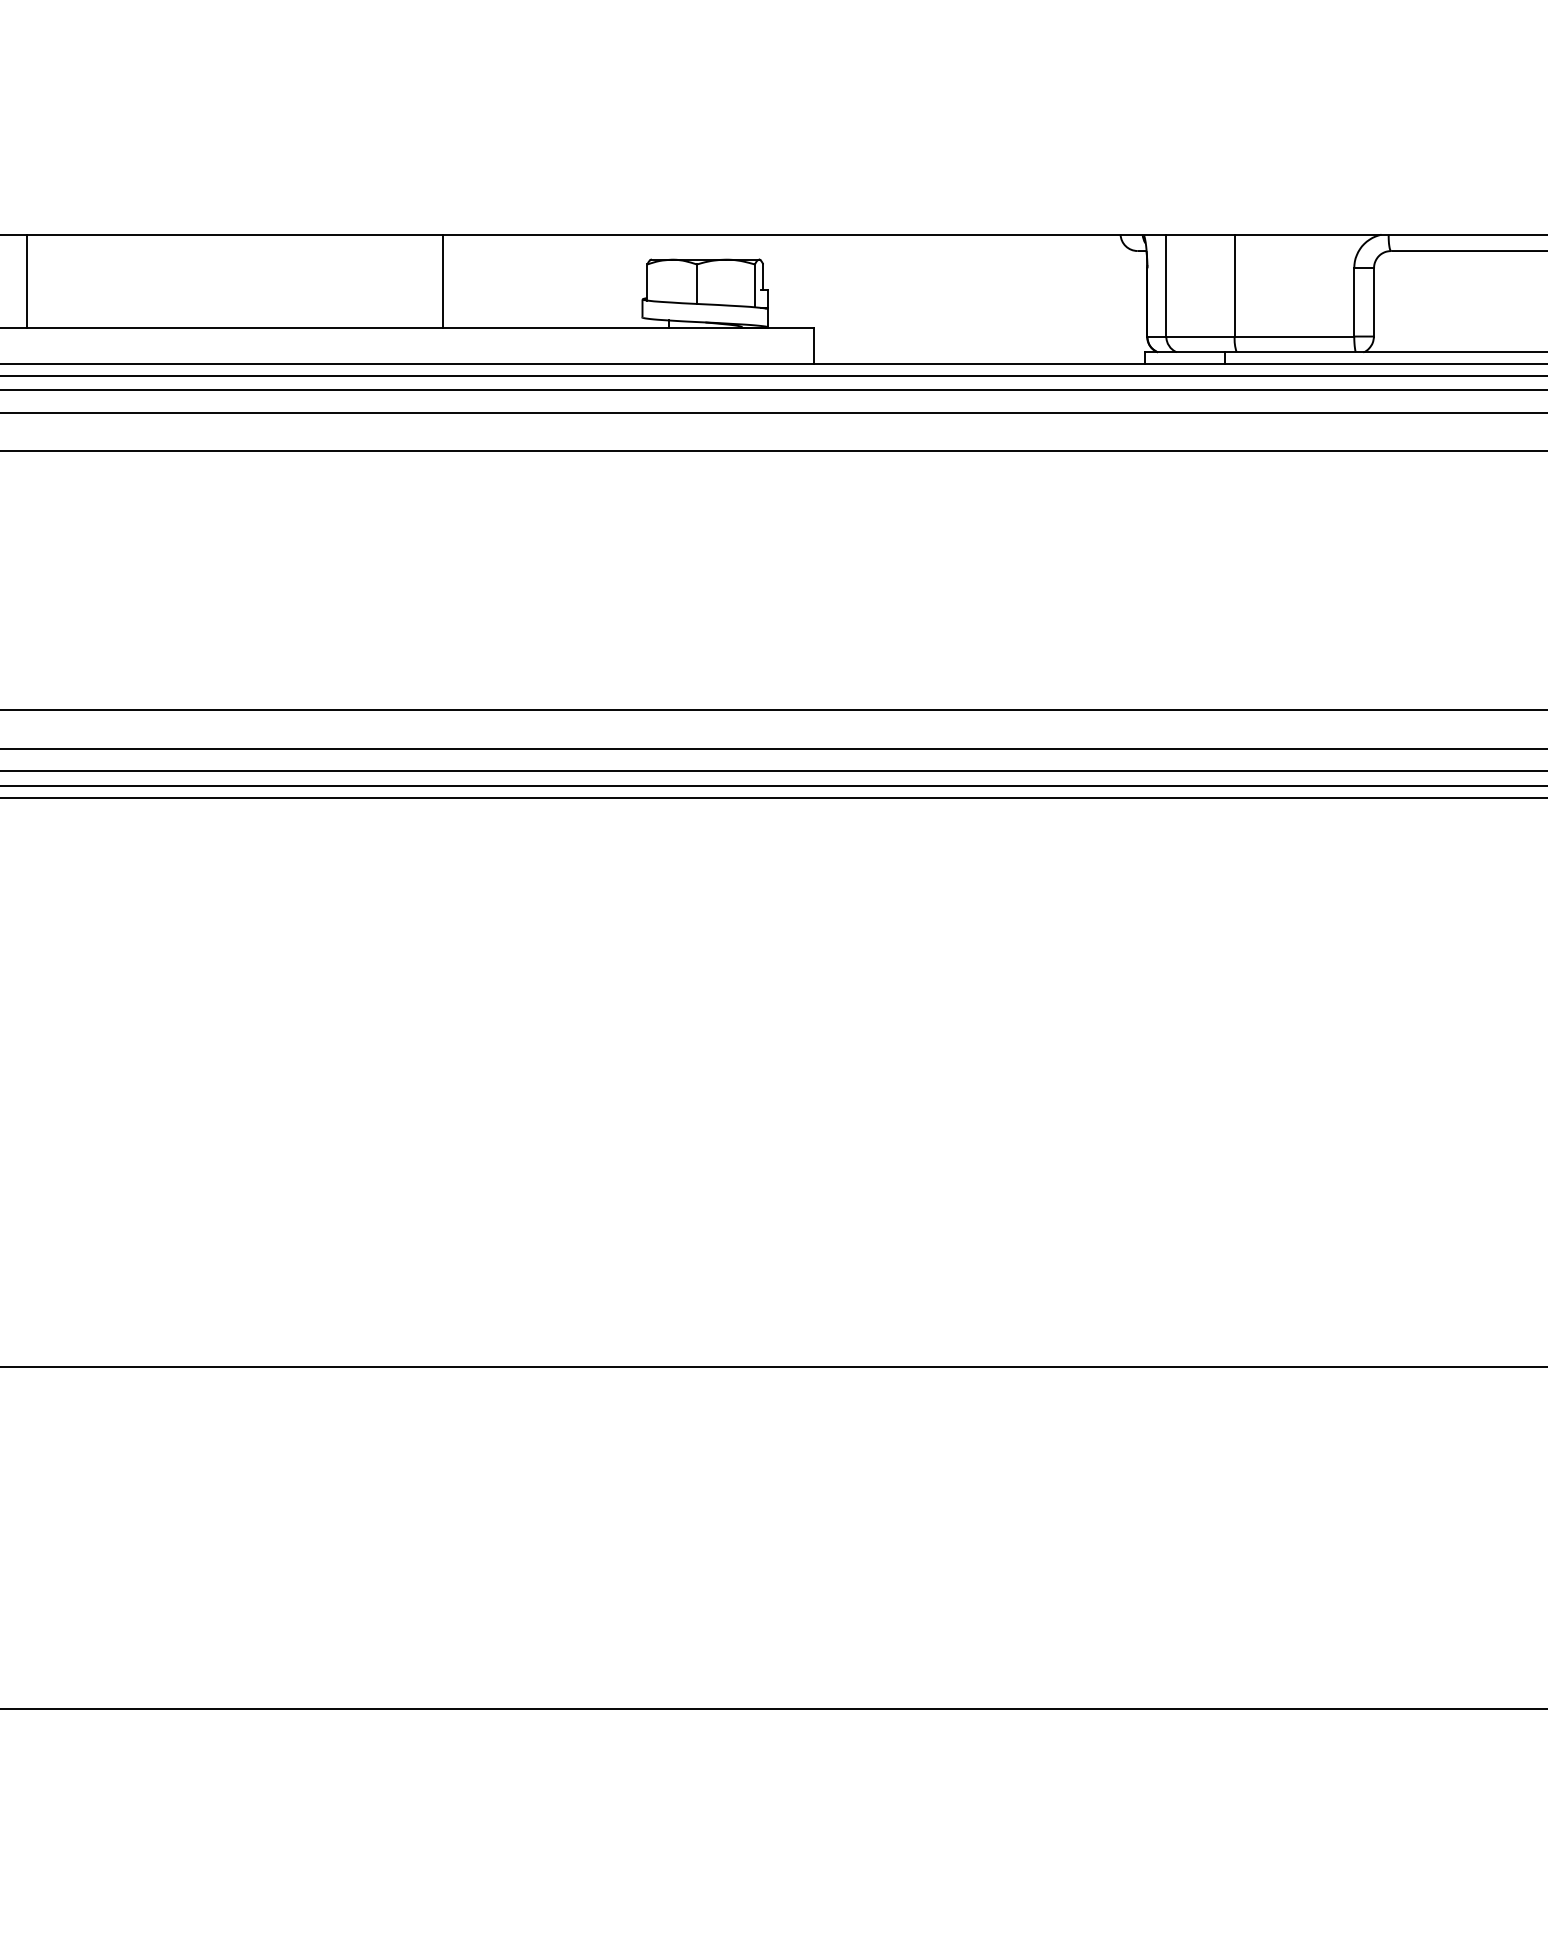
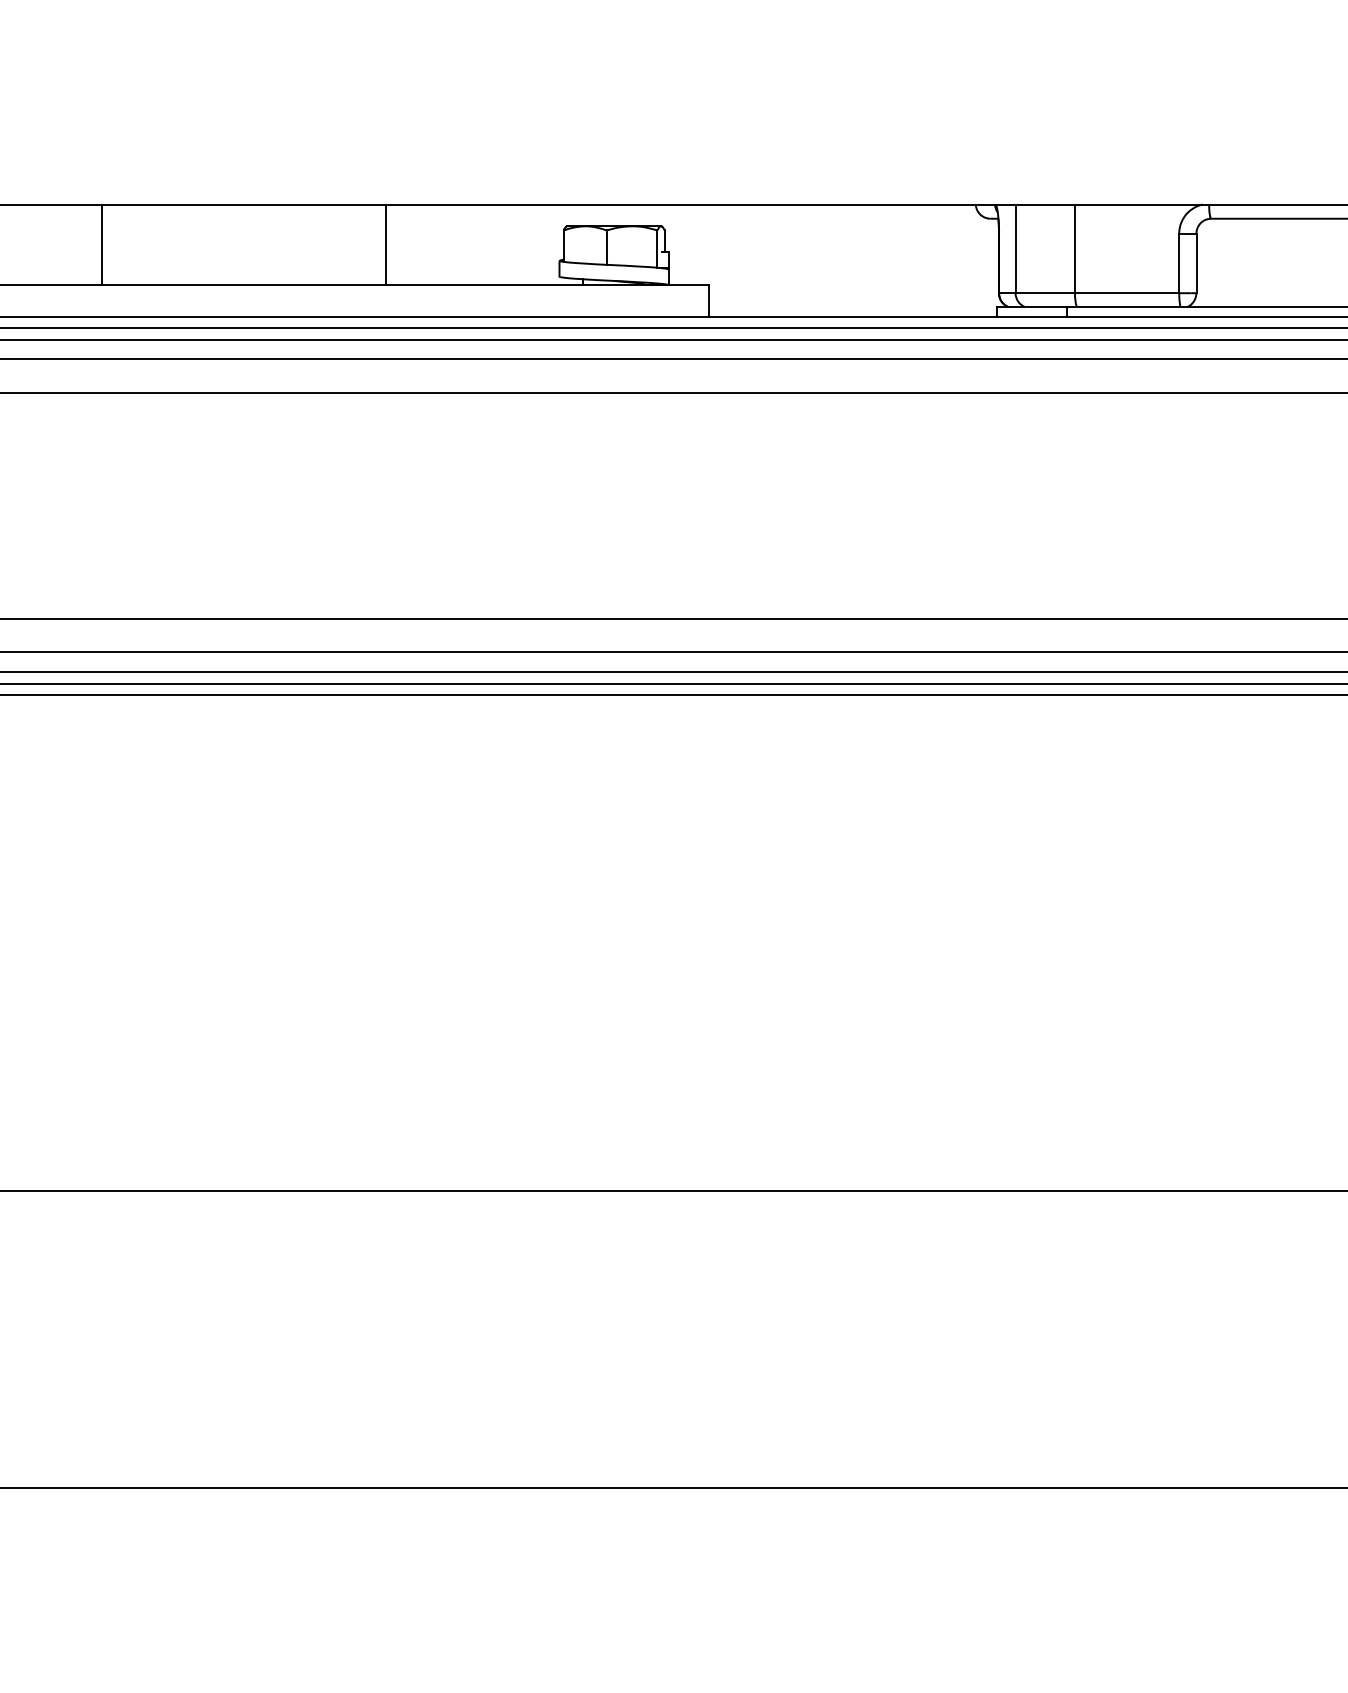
line: (26, 280) -> (101, 244), moved

